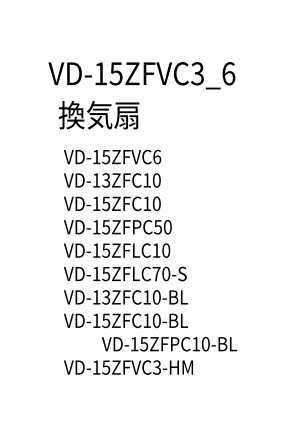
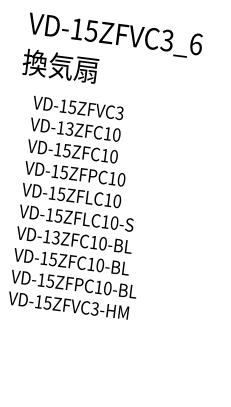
text: (98, 115) -> (59, 66), moved
text: (157, 156) -> (120, 112), VD-15ZFVC6 -> VD-15ZFVC3
text: (158, 227) -> (112, 178), VD-15ZFPC50 -> VD-15ZFPC10
text: (156, 274) -> (105, 222), VD-15ZFLC70-S -> VD-15ZFLC10-S
text: (169, 344) -> (73, 284), moved

